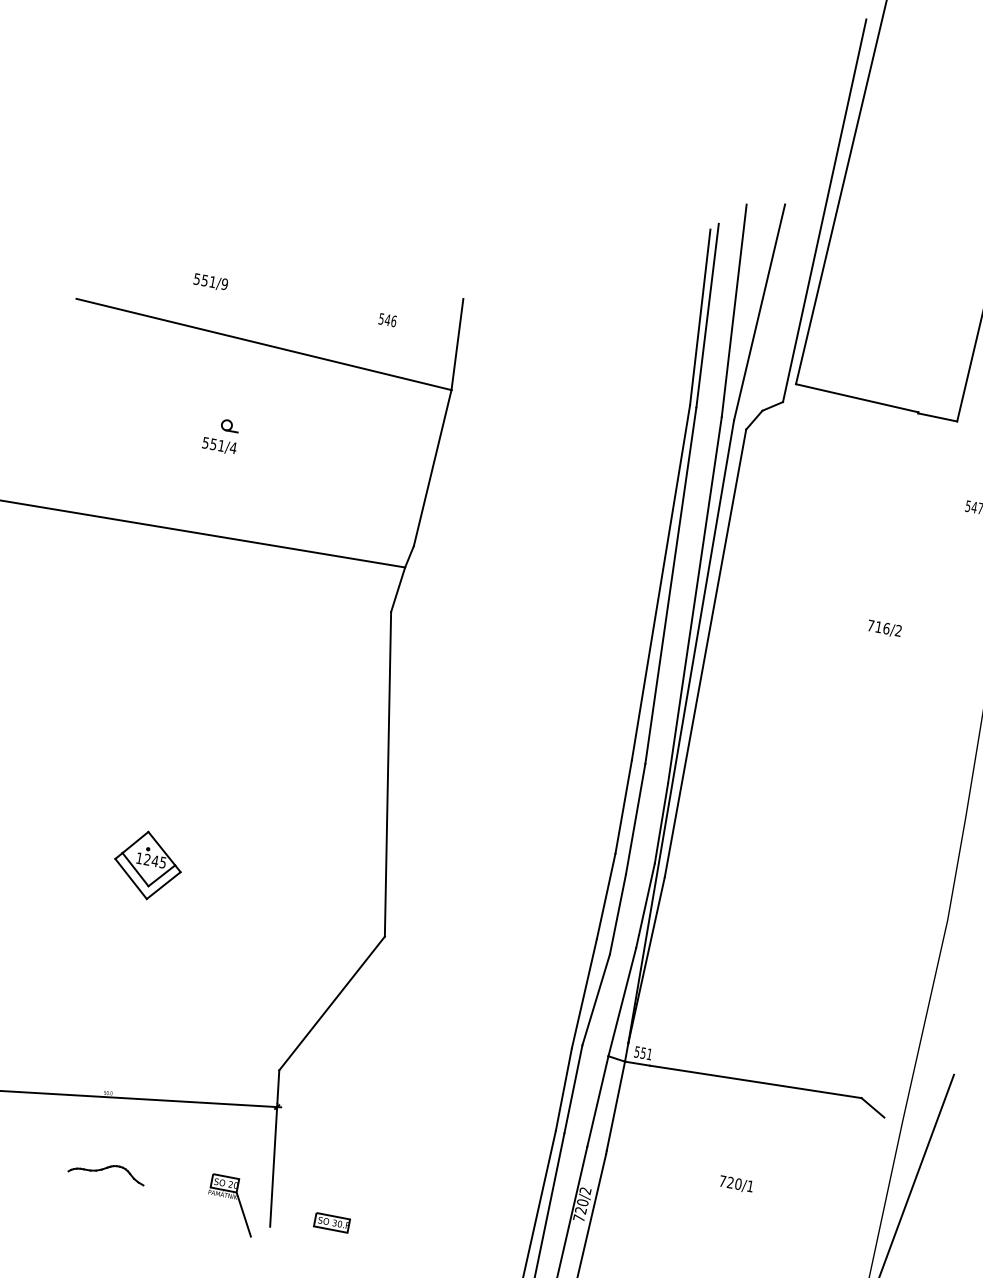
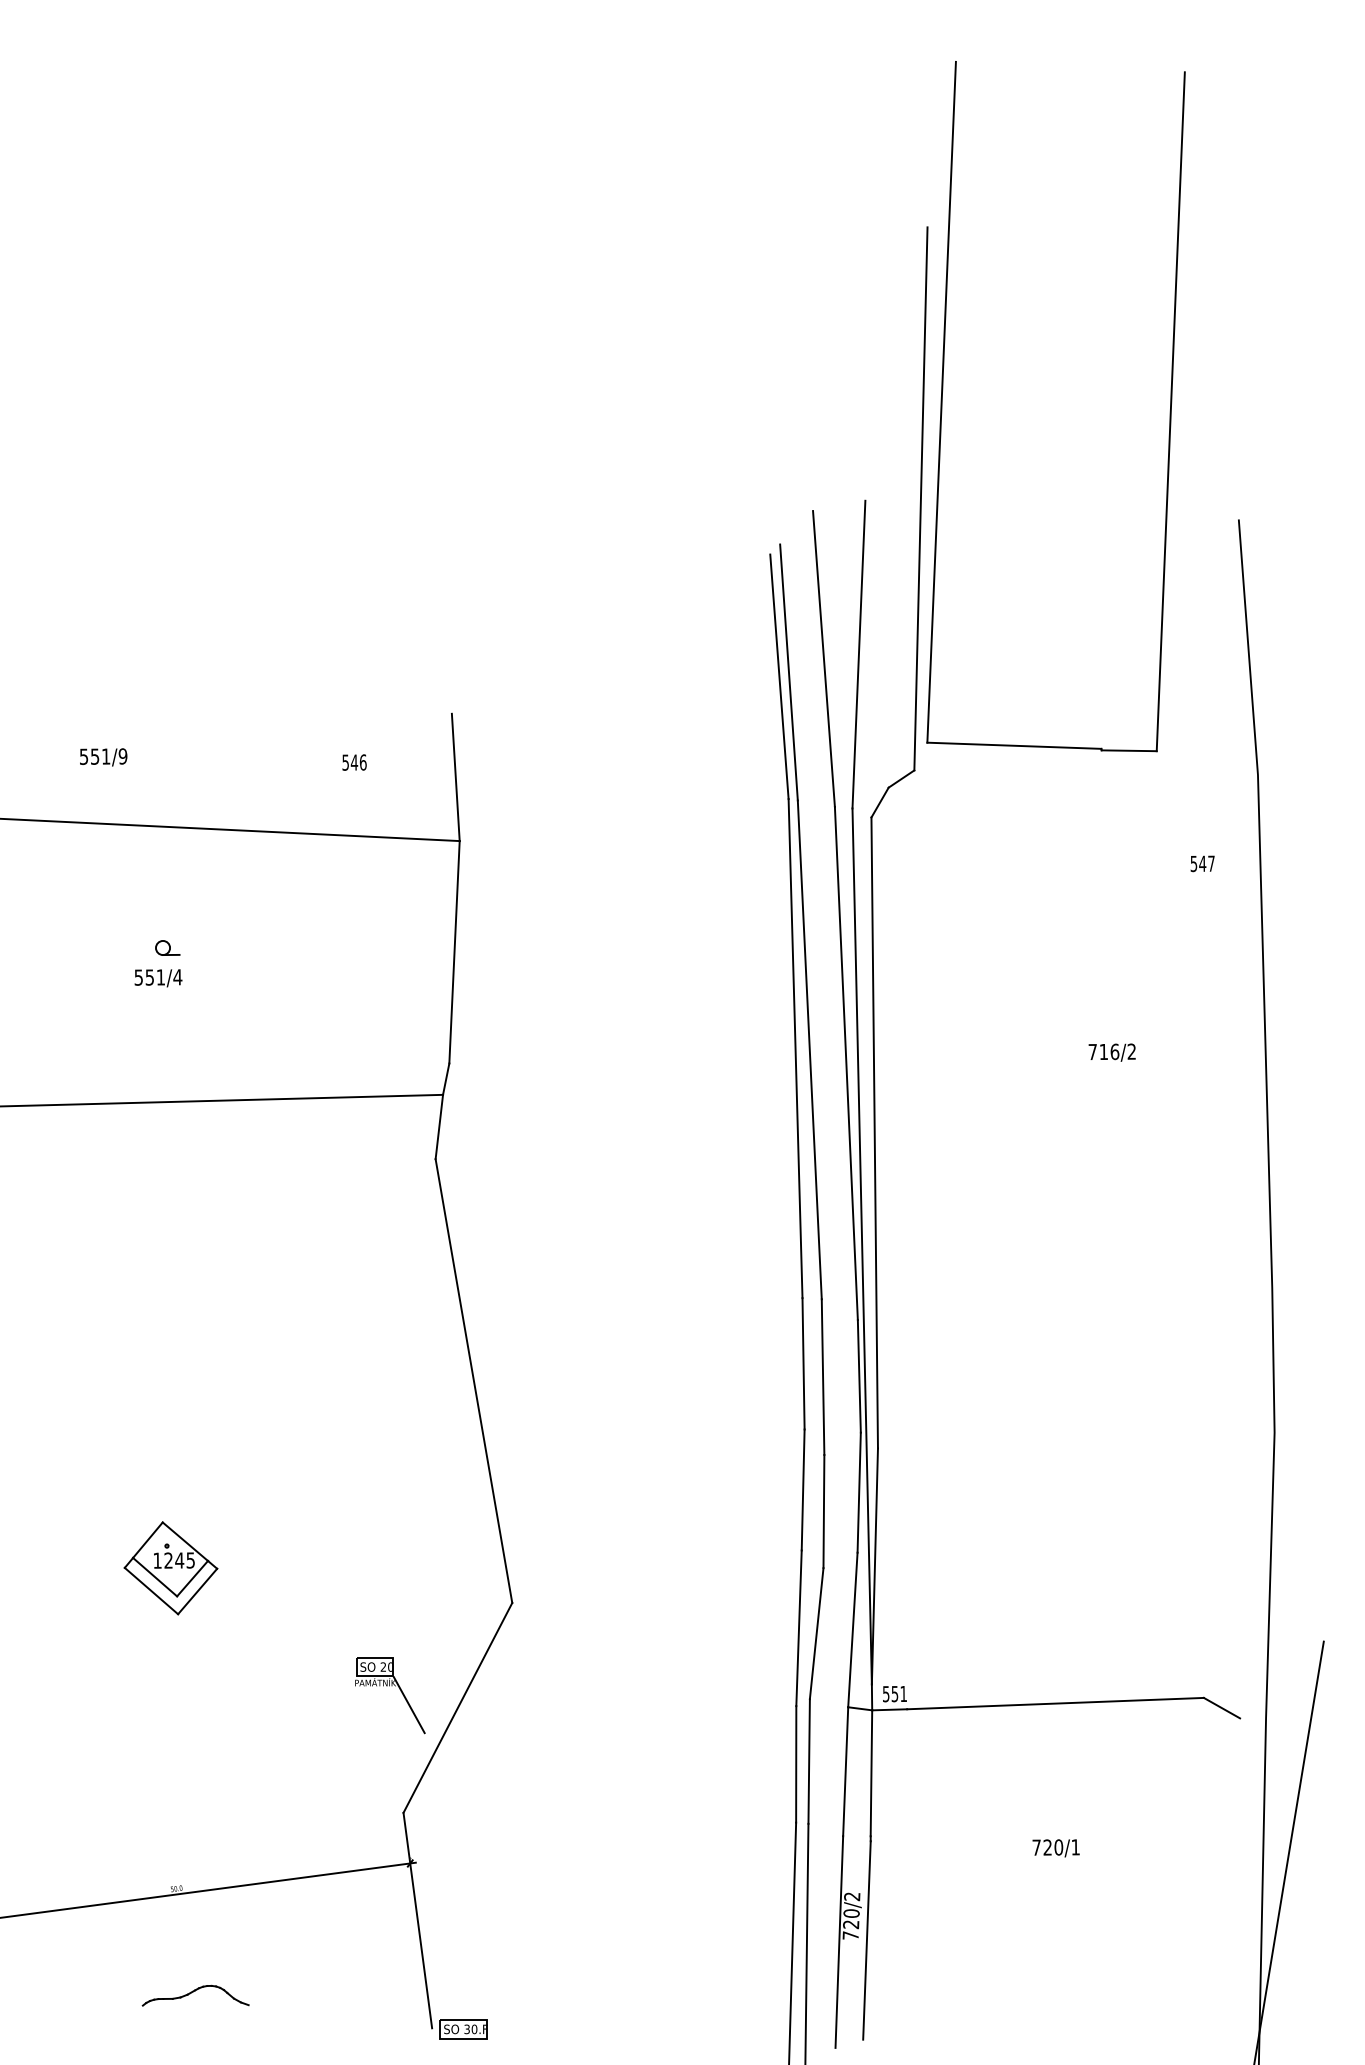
part: (232, 1199) -> (389, 1686), moved
part: (332, 1222) -> (463, 2029), moved

